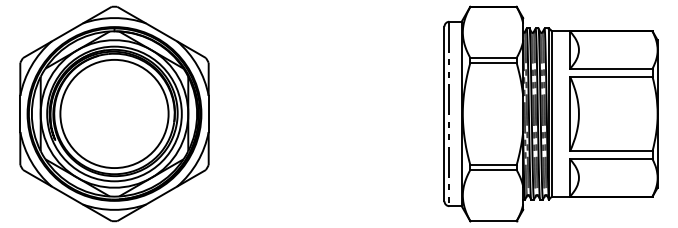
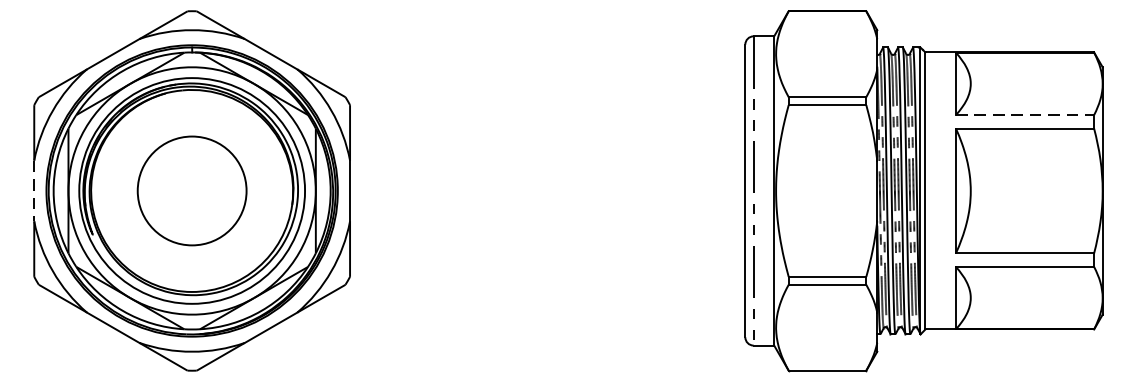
line: (611, 68) -> (1025, 114), solid -> dashed
circle: (114, 113) -> (192, 190), size x0.6
line: (20, 114) -> (34, 191), solid -> dashed

